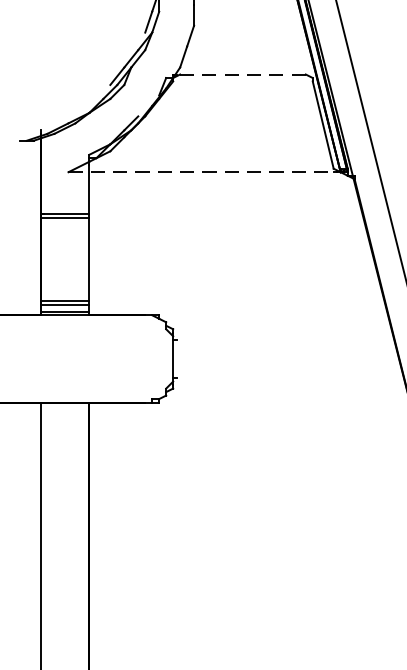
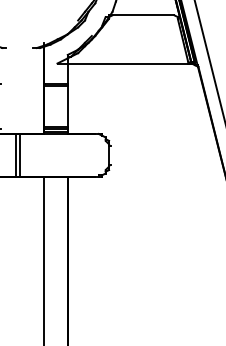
line: (243, 74) -> (143, 15), dashed -> solid
line: (206, 172) -> (125, 63), dashed -> solid

